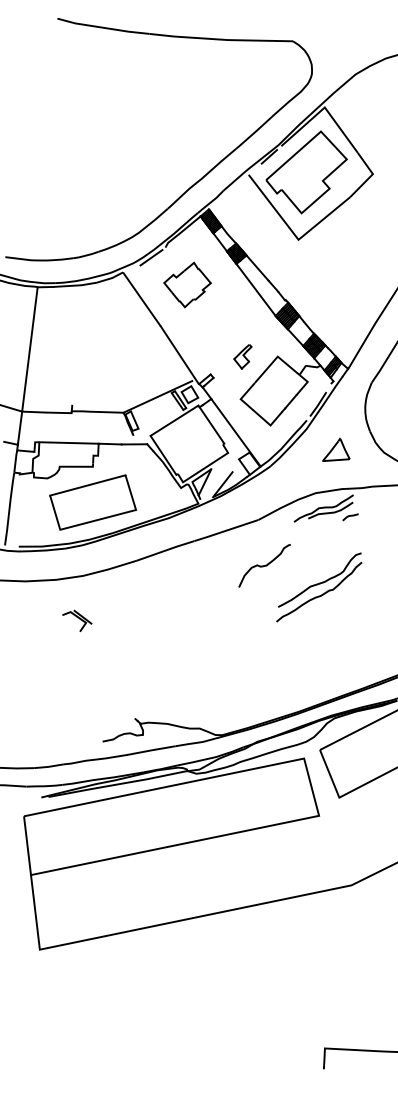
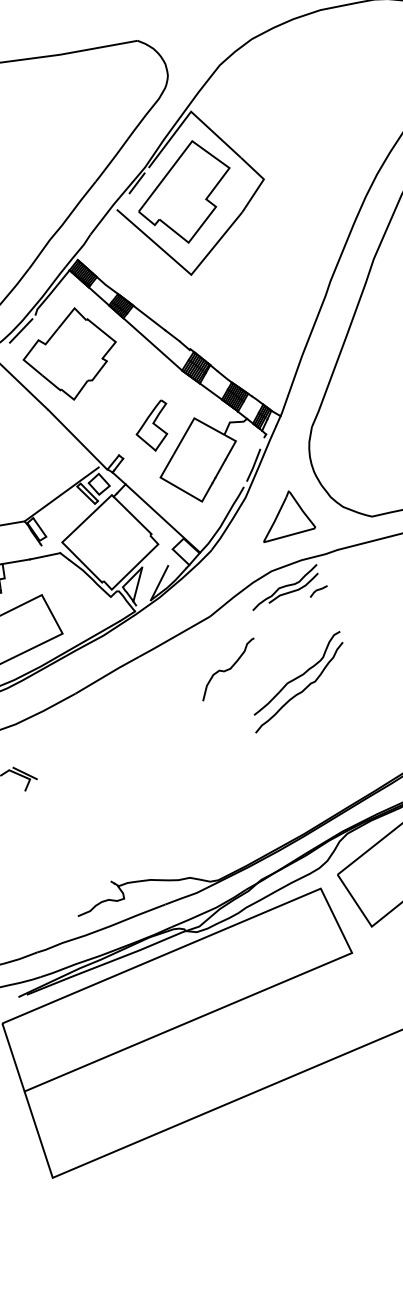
part: (187, 284) -> (70, 354), size x1.67
part: (242, 356) -> (152, 426), size x1.67
part: (336, 449) -> (285, 514), size x1.67

